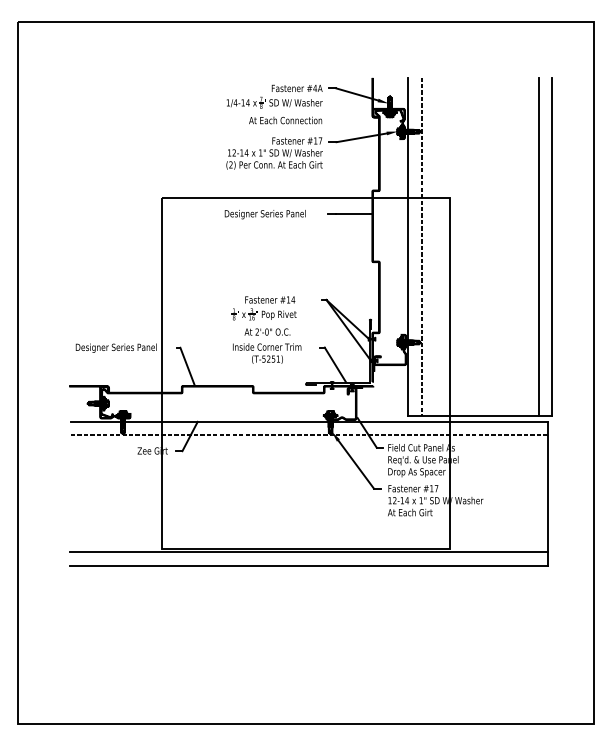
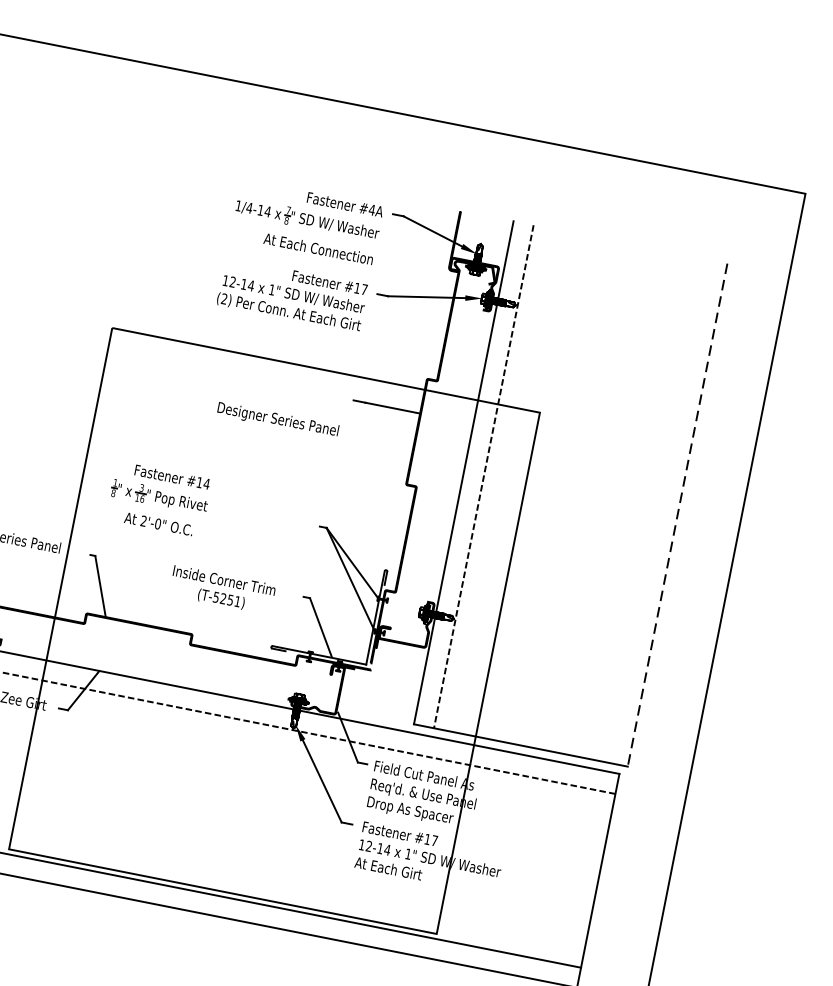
text: (264, 214) -> (276, 419), moved
line: (538, 246) -> (657, 510), removed
line: (552, 247) -> (678, 516), solid -> dashed
part: (263, 315) -> (157, 498), moved

